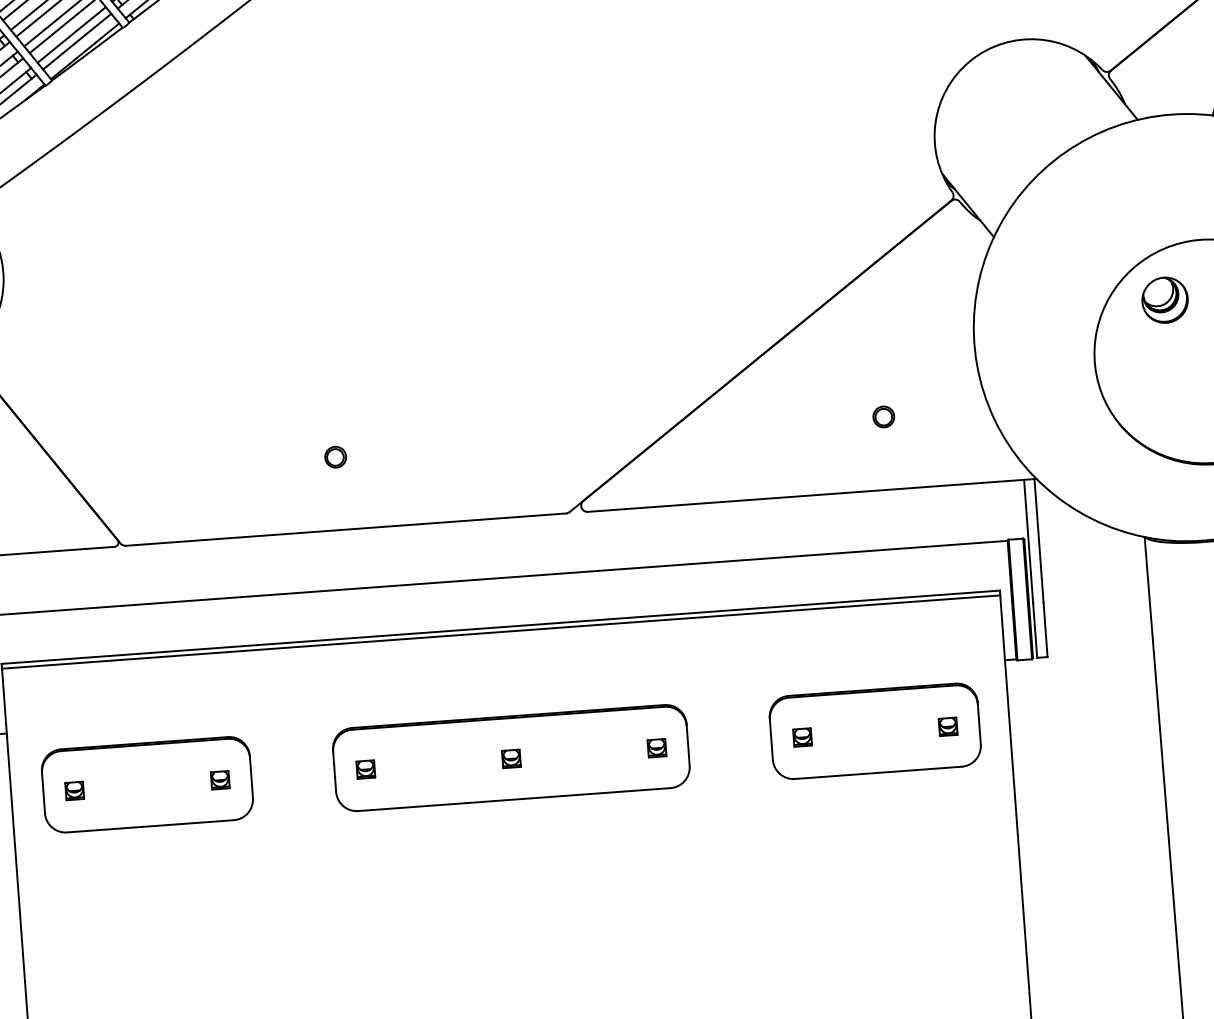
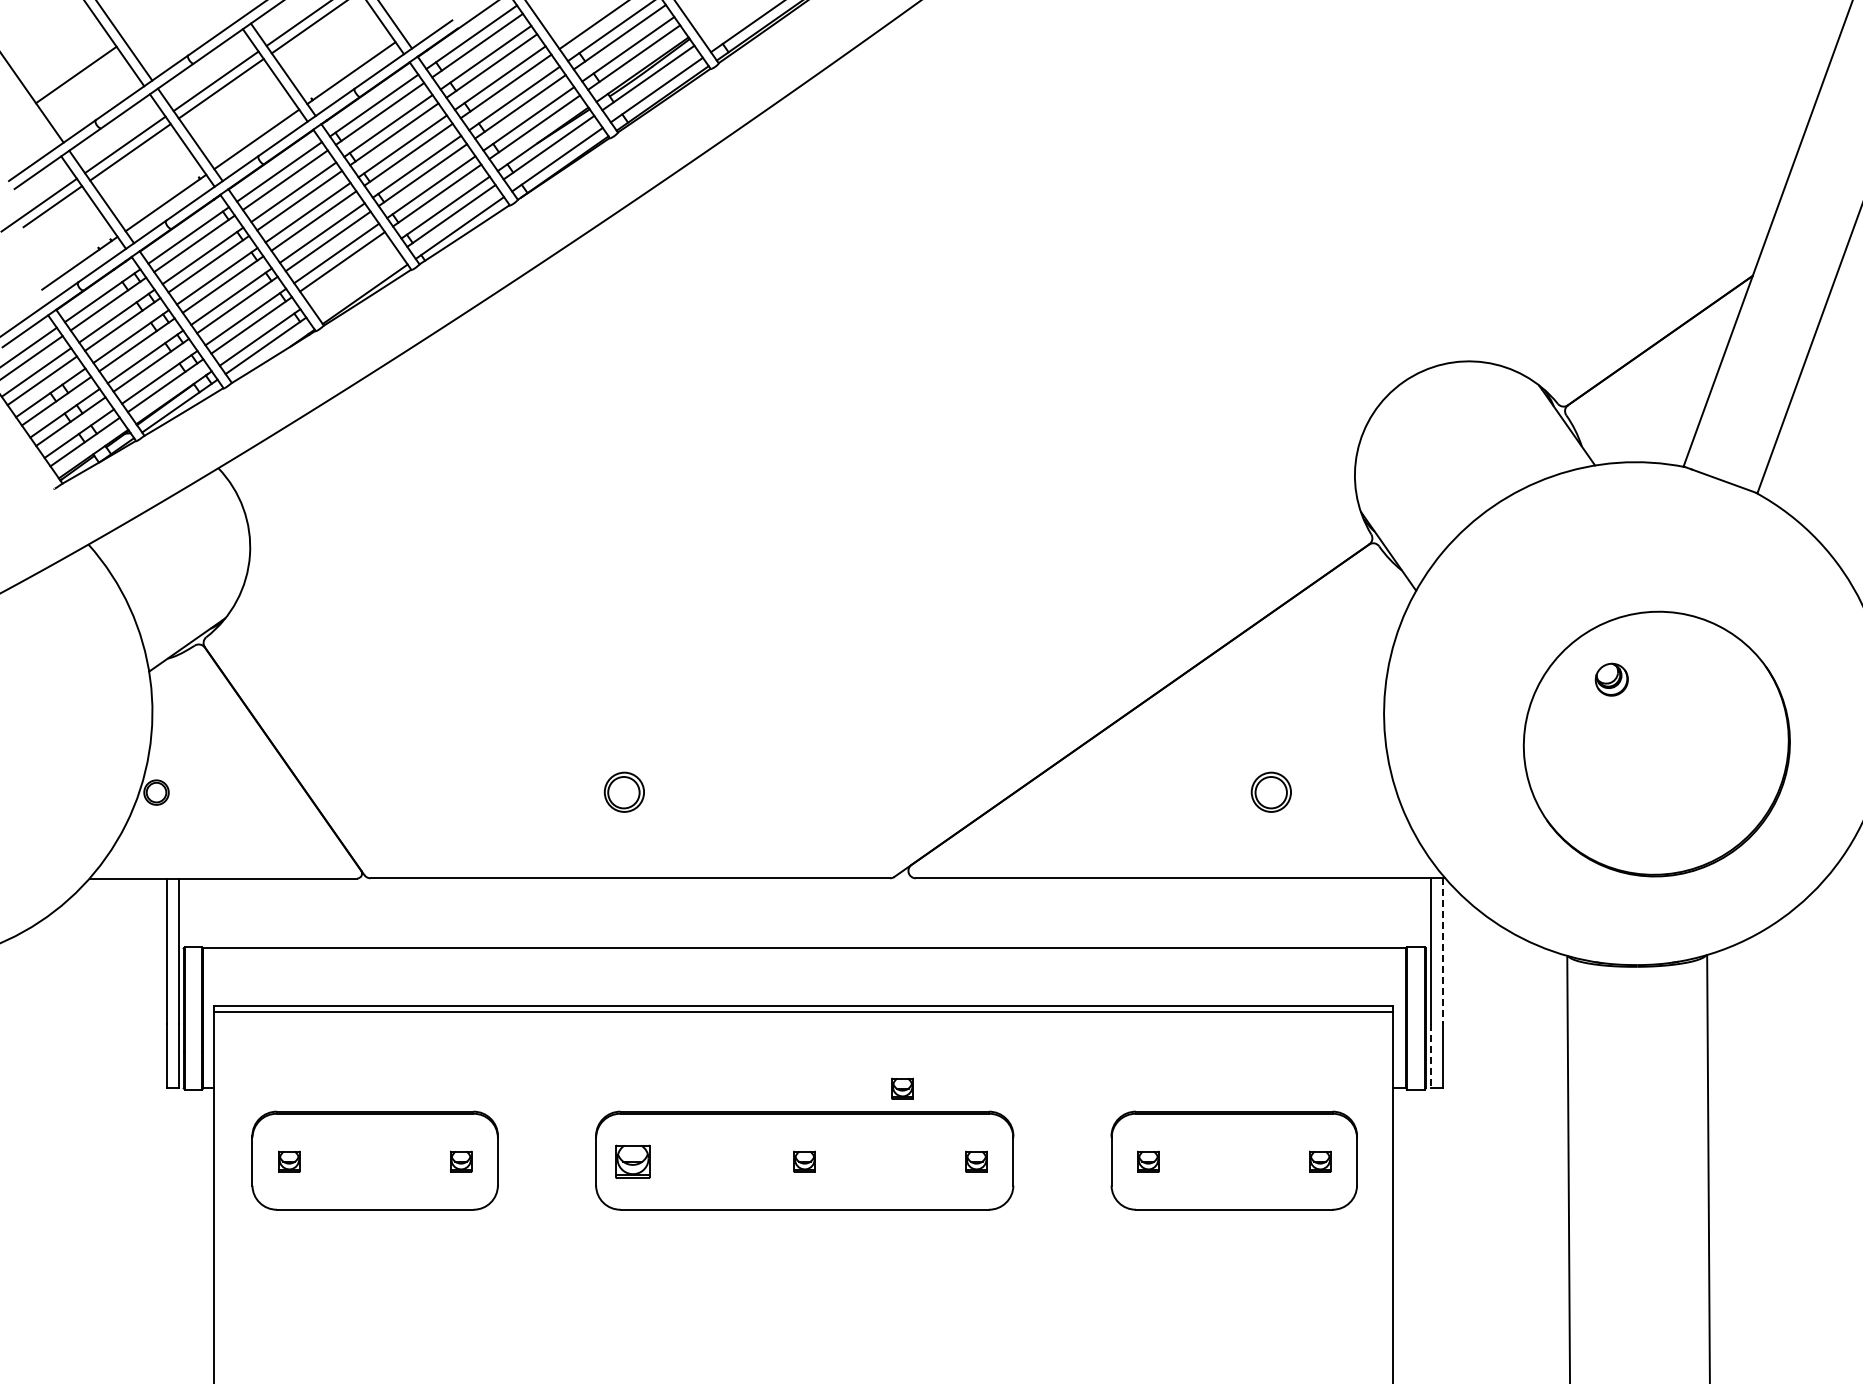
line: (71, 34) -> (350, 273), removed
line: (76, 41) -> (356, 281), removed
part: (1164, 300) -> (1611, 679), size x0.6
part: (883, 417) -> (1271, 792), size x1.6
part: (335, 457) -> (624, 792), size x1.6
line: (1038, 541) -> (1442, 951), solid -> dashed
line: (1035, 630) -> (1430, 1056), solid -> dashed
part: (589, 690) -> (902, 1088), added
part: (365, 769) -> (632, 1161), size x1.6

